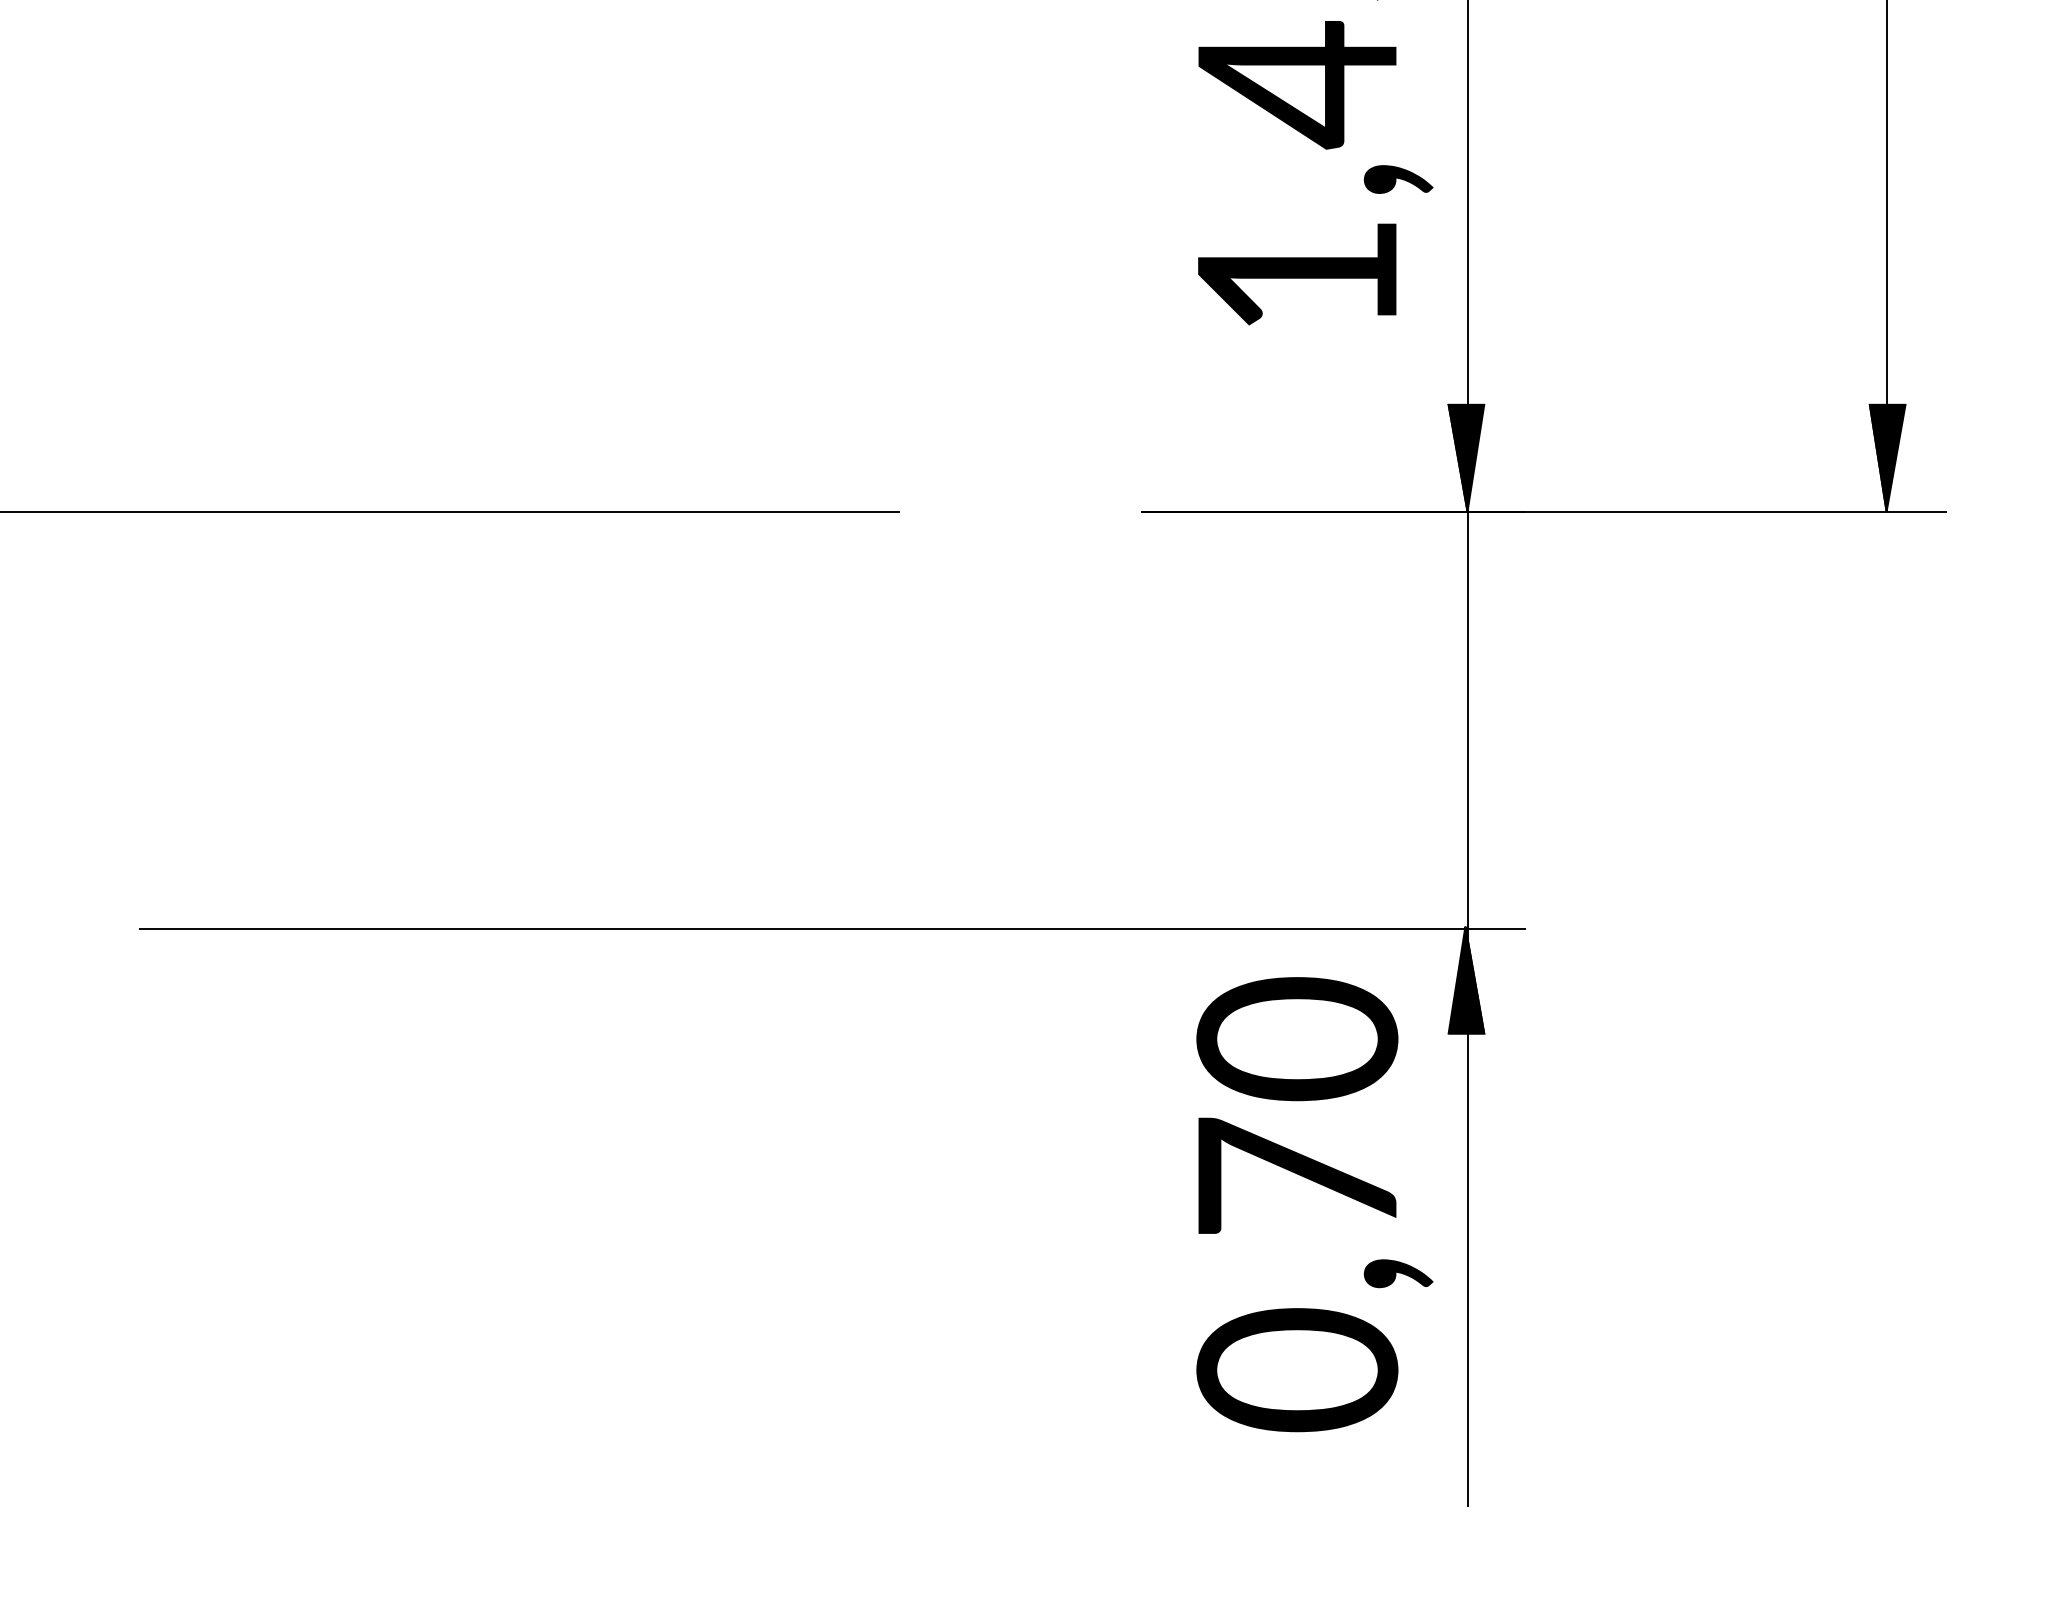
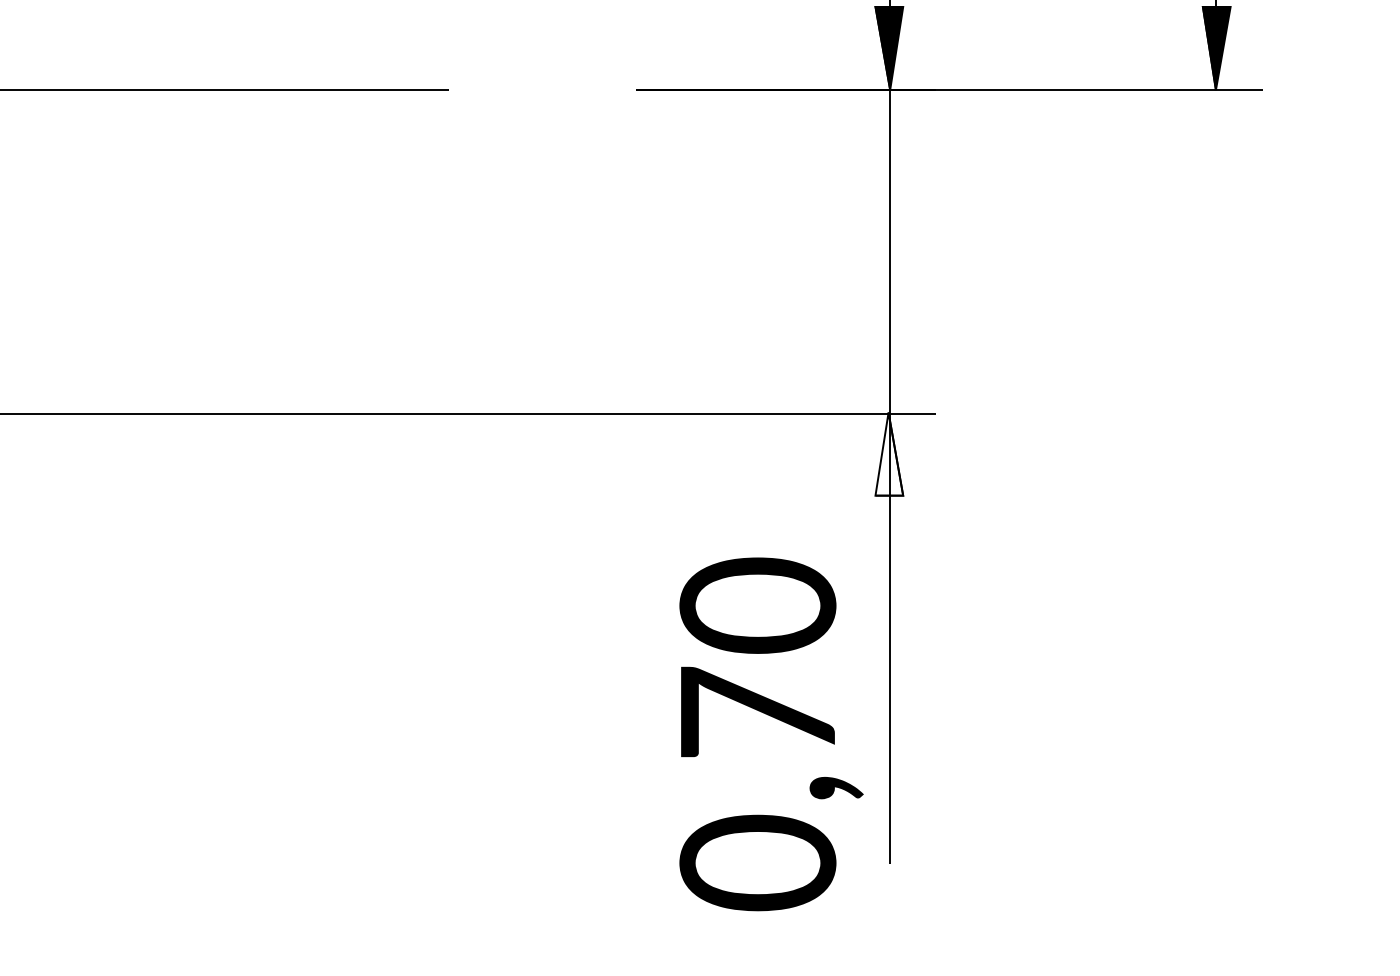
fill: (1466, 979) -> (889, 453), removed
text: (1314, 1204) -> (771, 734), moved

